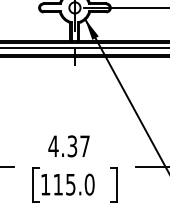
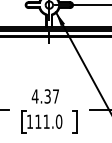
text: (70, 184) -> (46, 121), 115.0 -> 111.0

